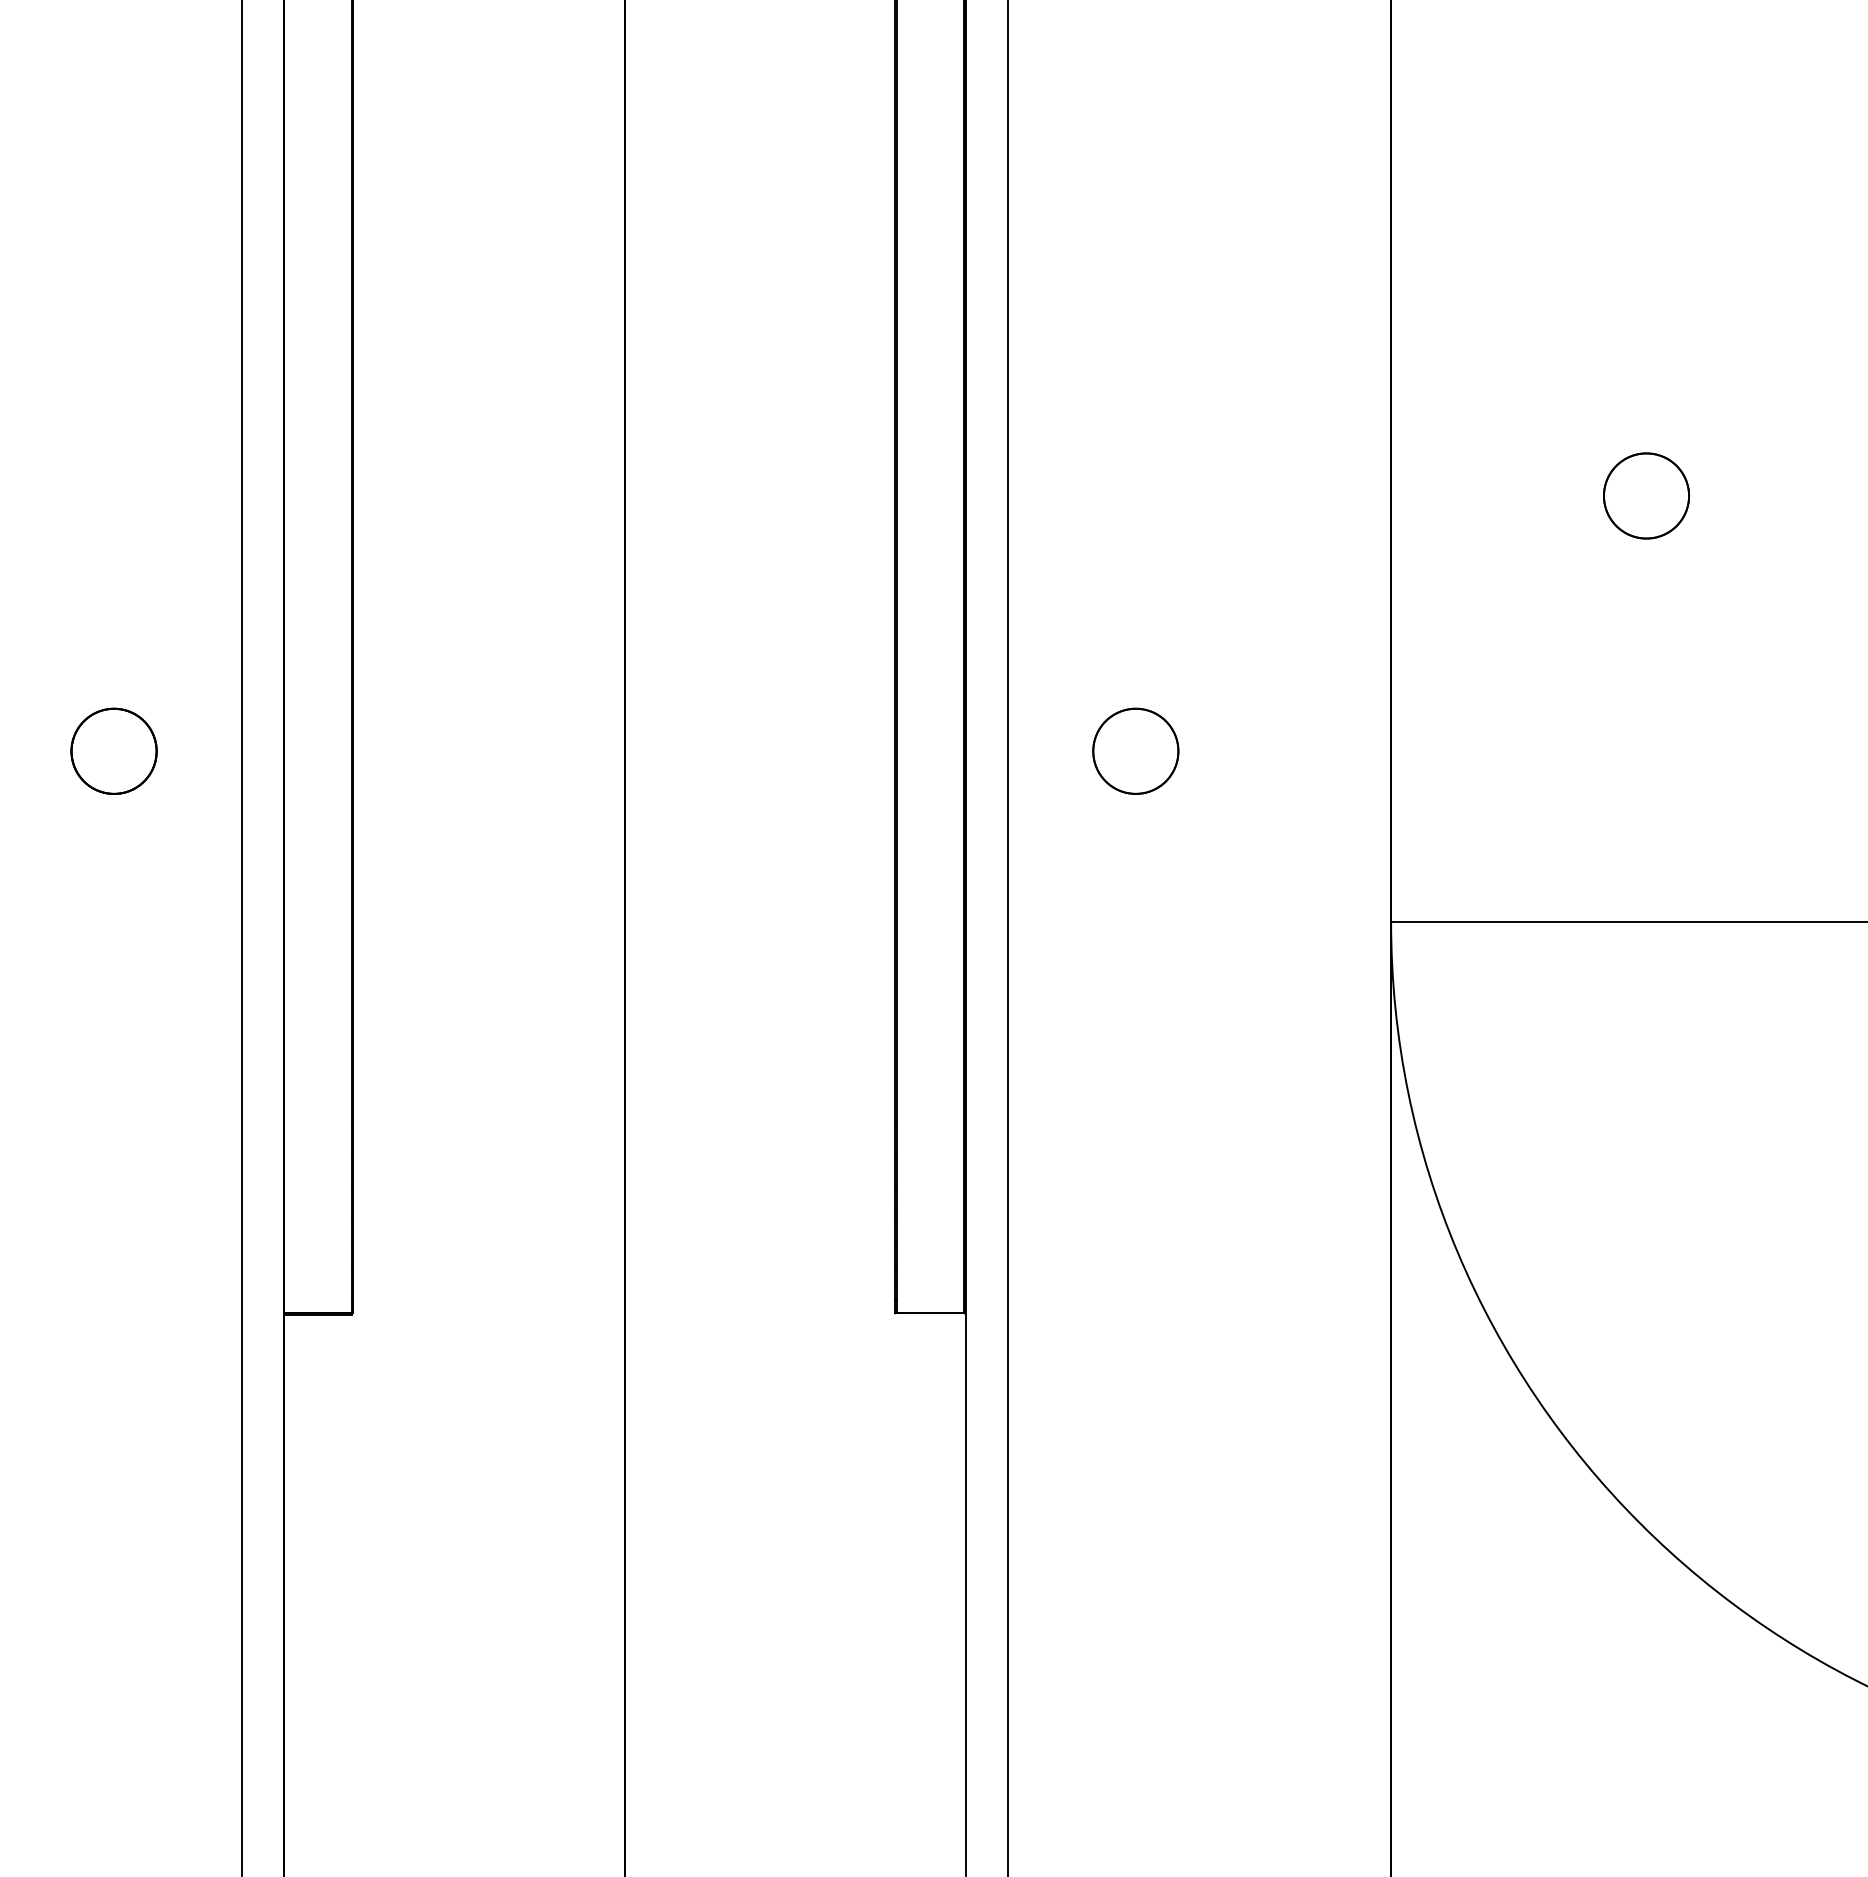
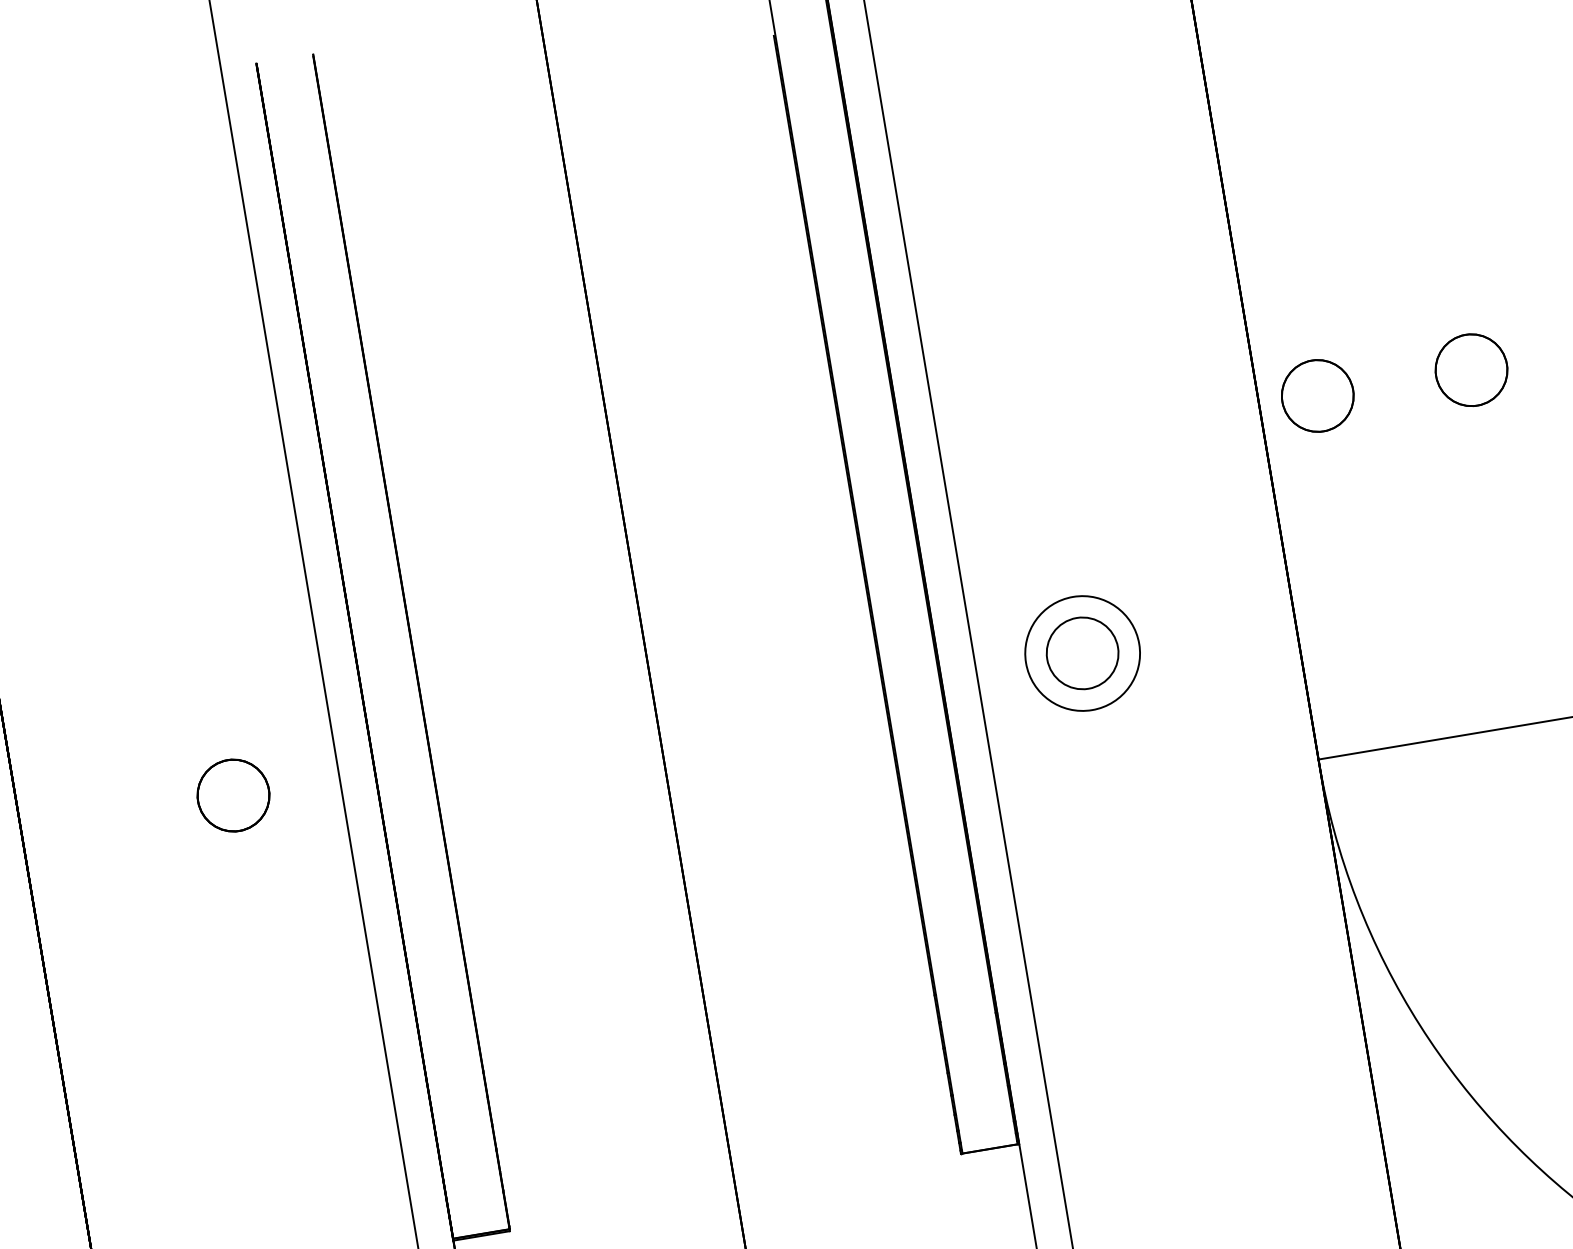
circle: (1461, 495) -> (1317, 395), added
circle: (1135, 750) -> (1082, 652), size x1.6

